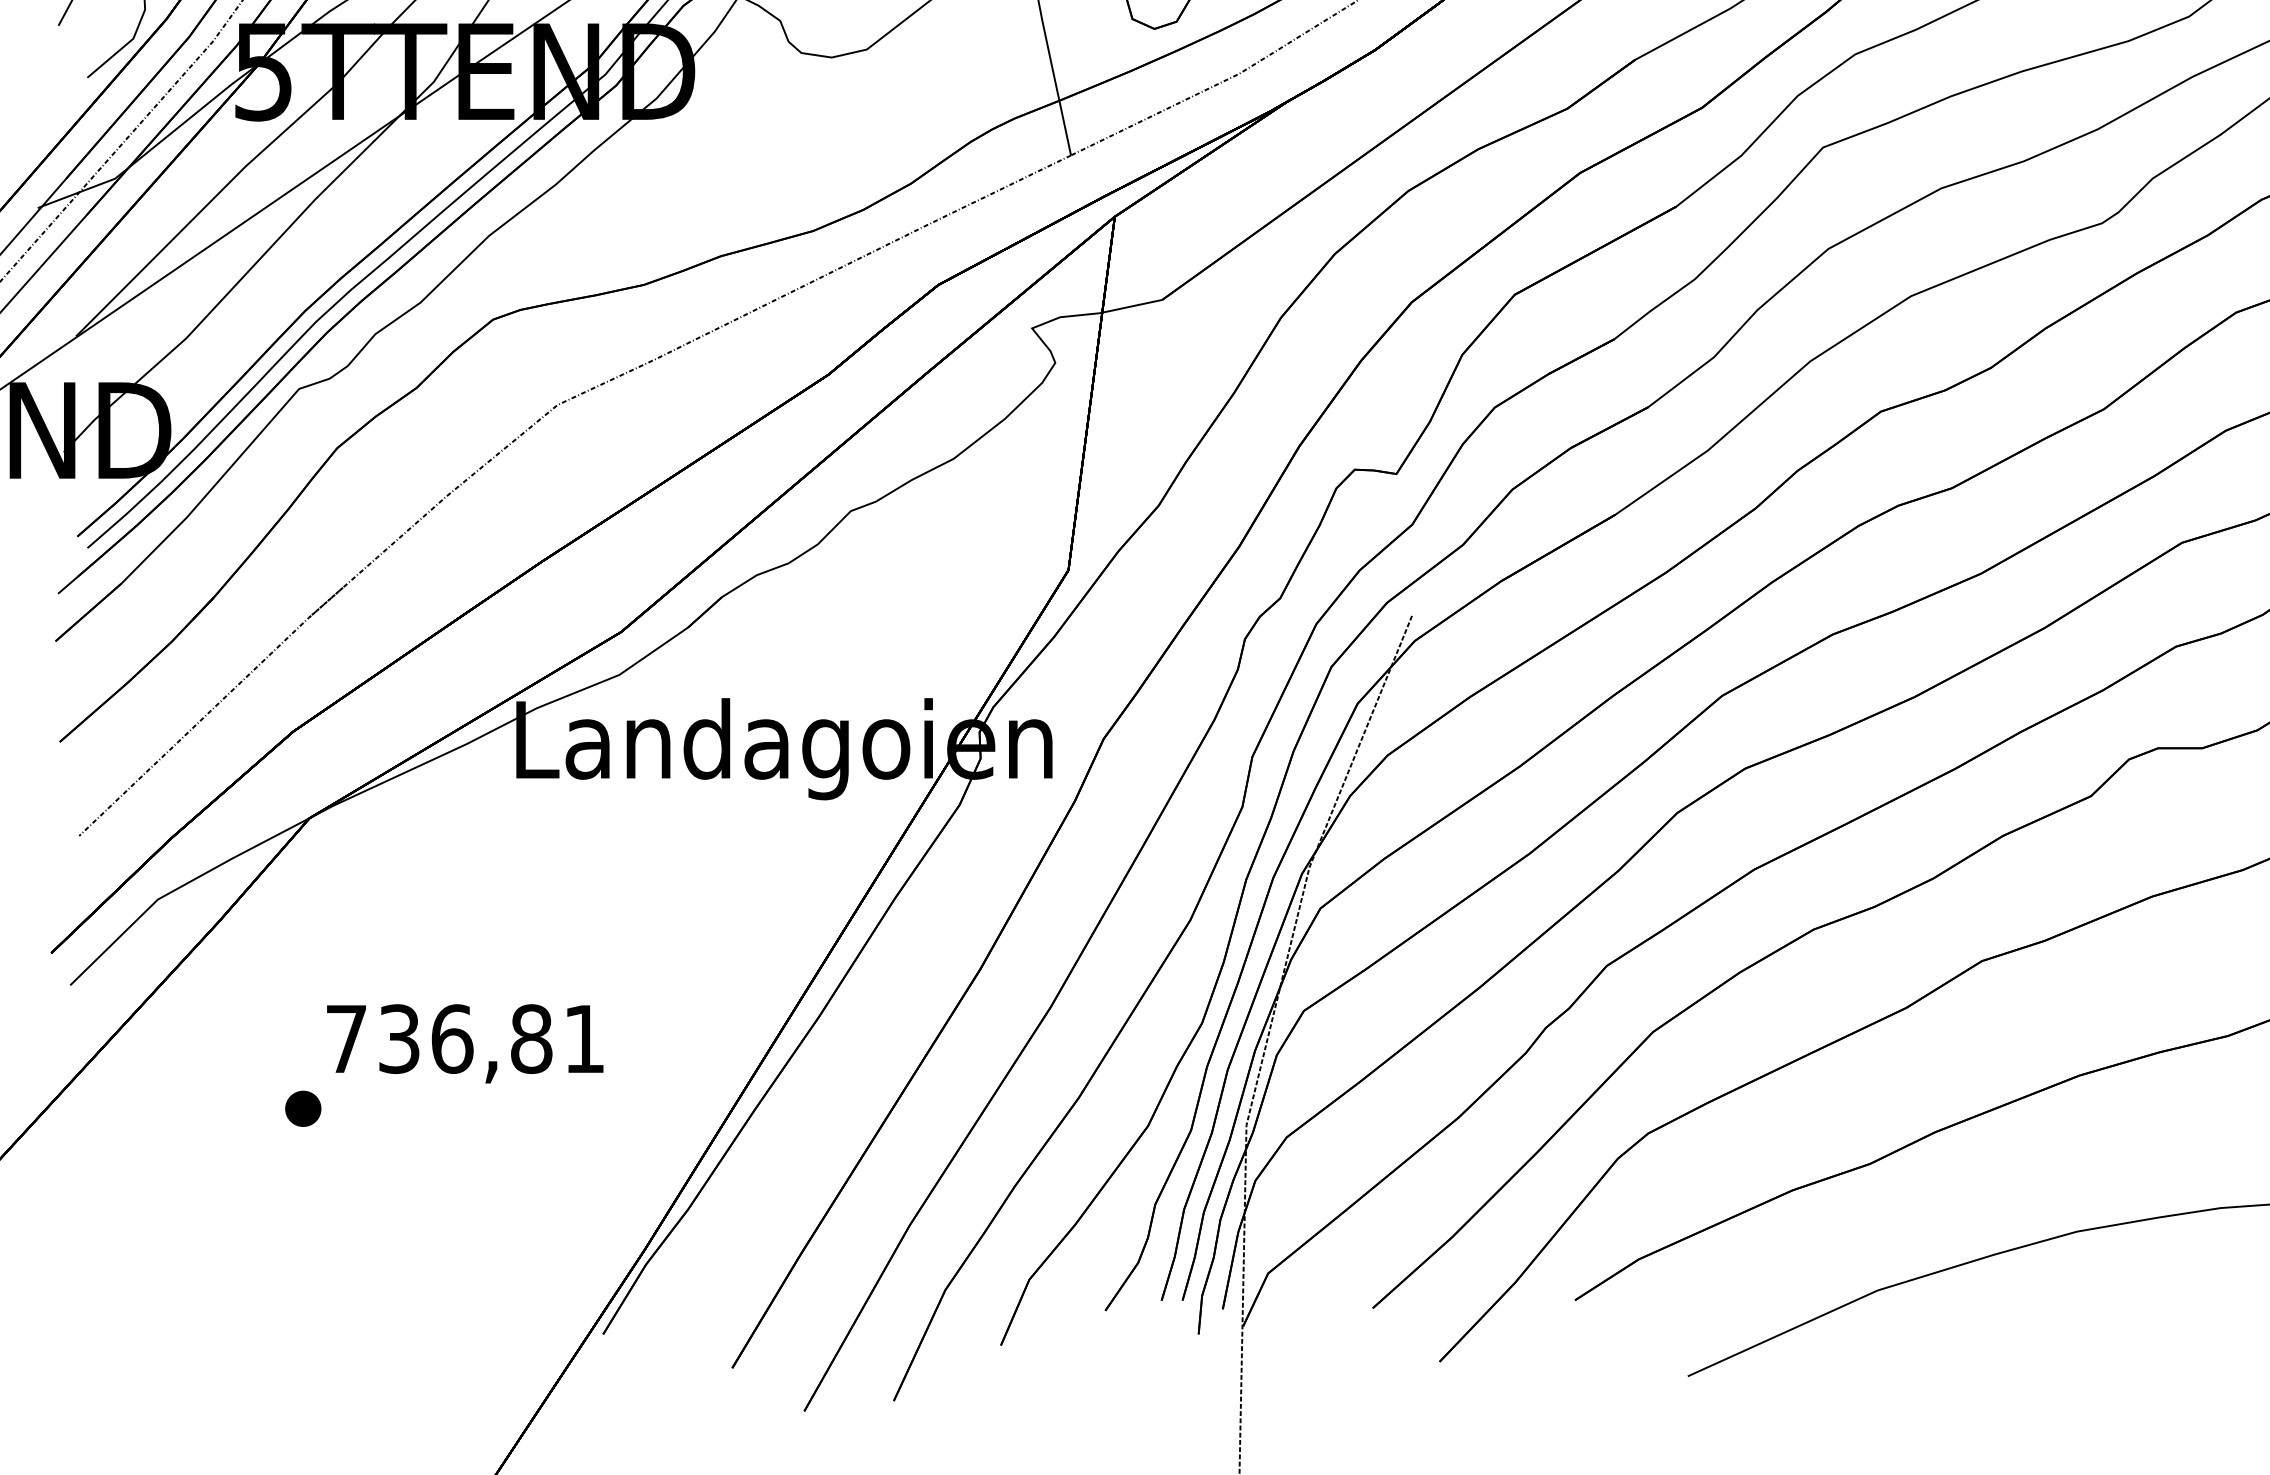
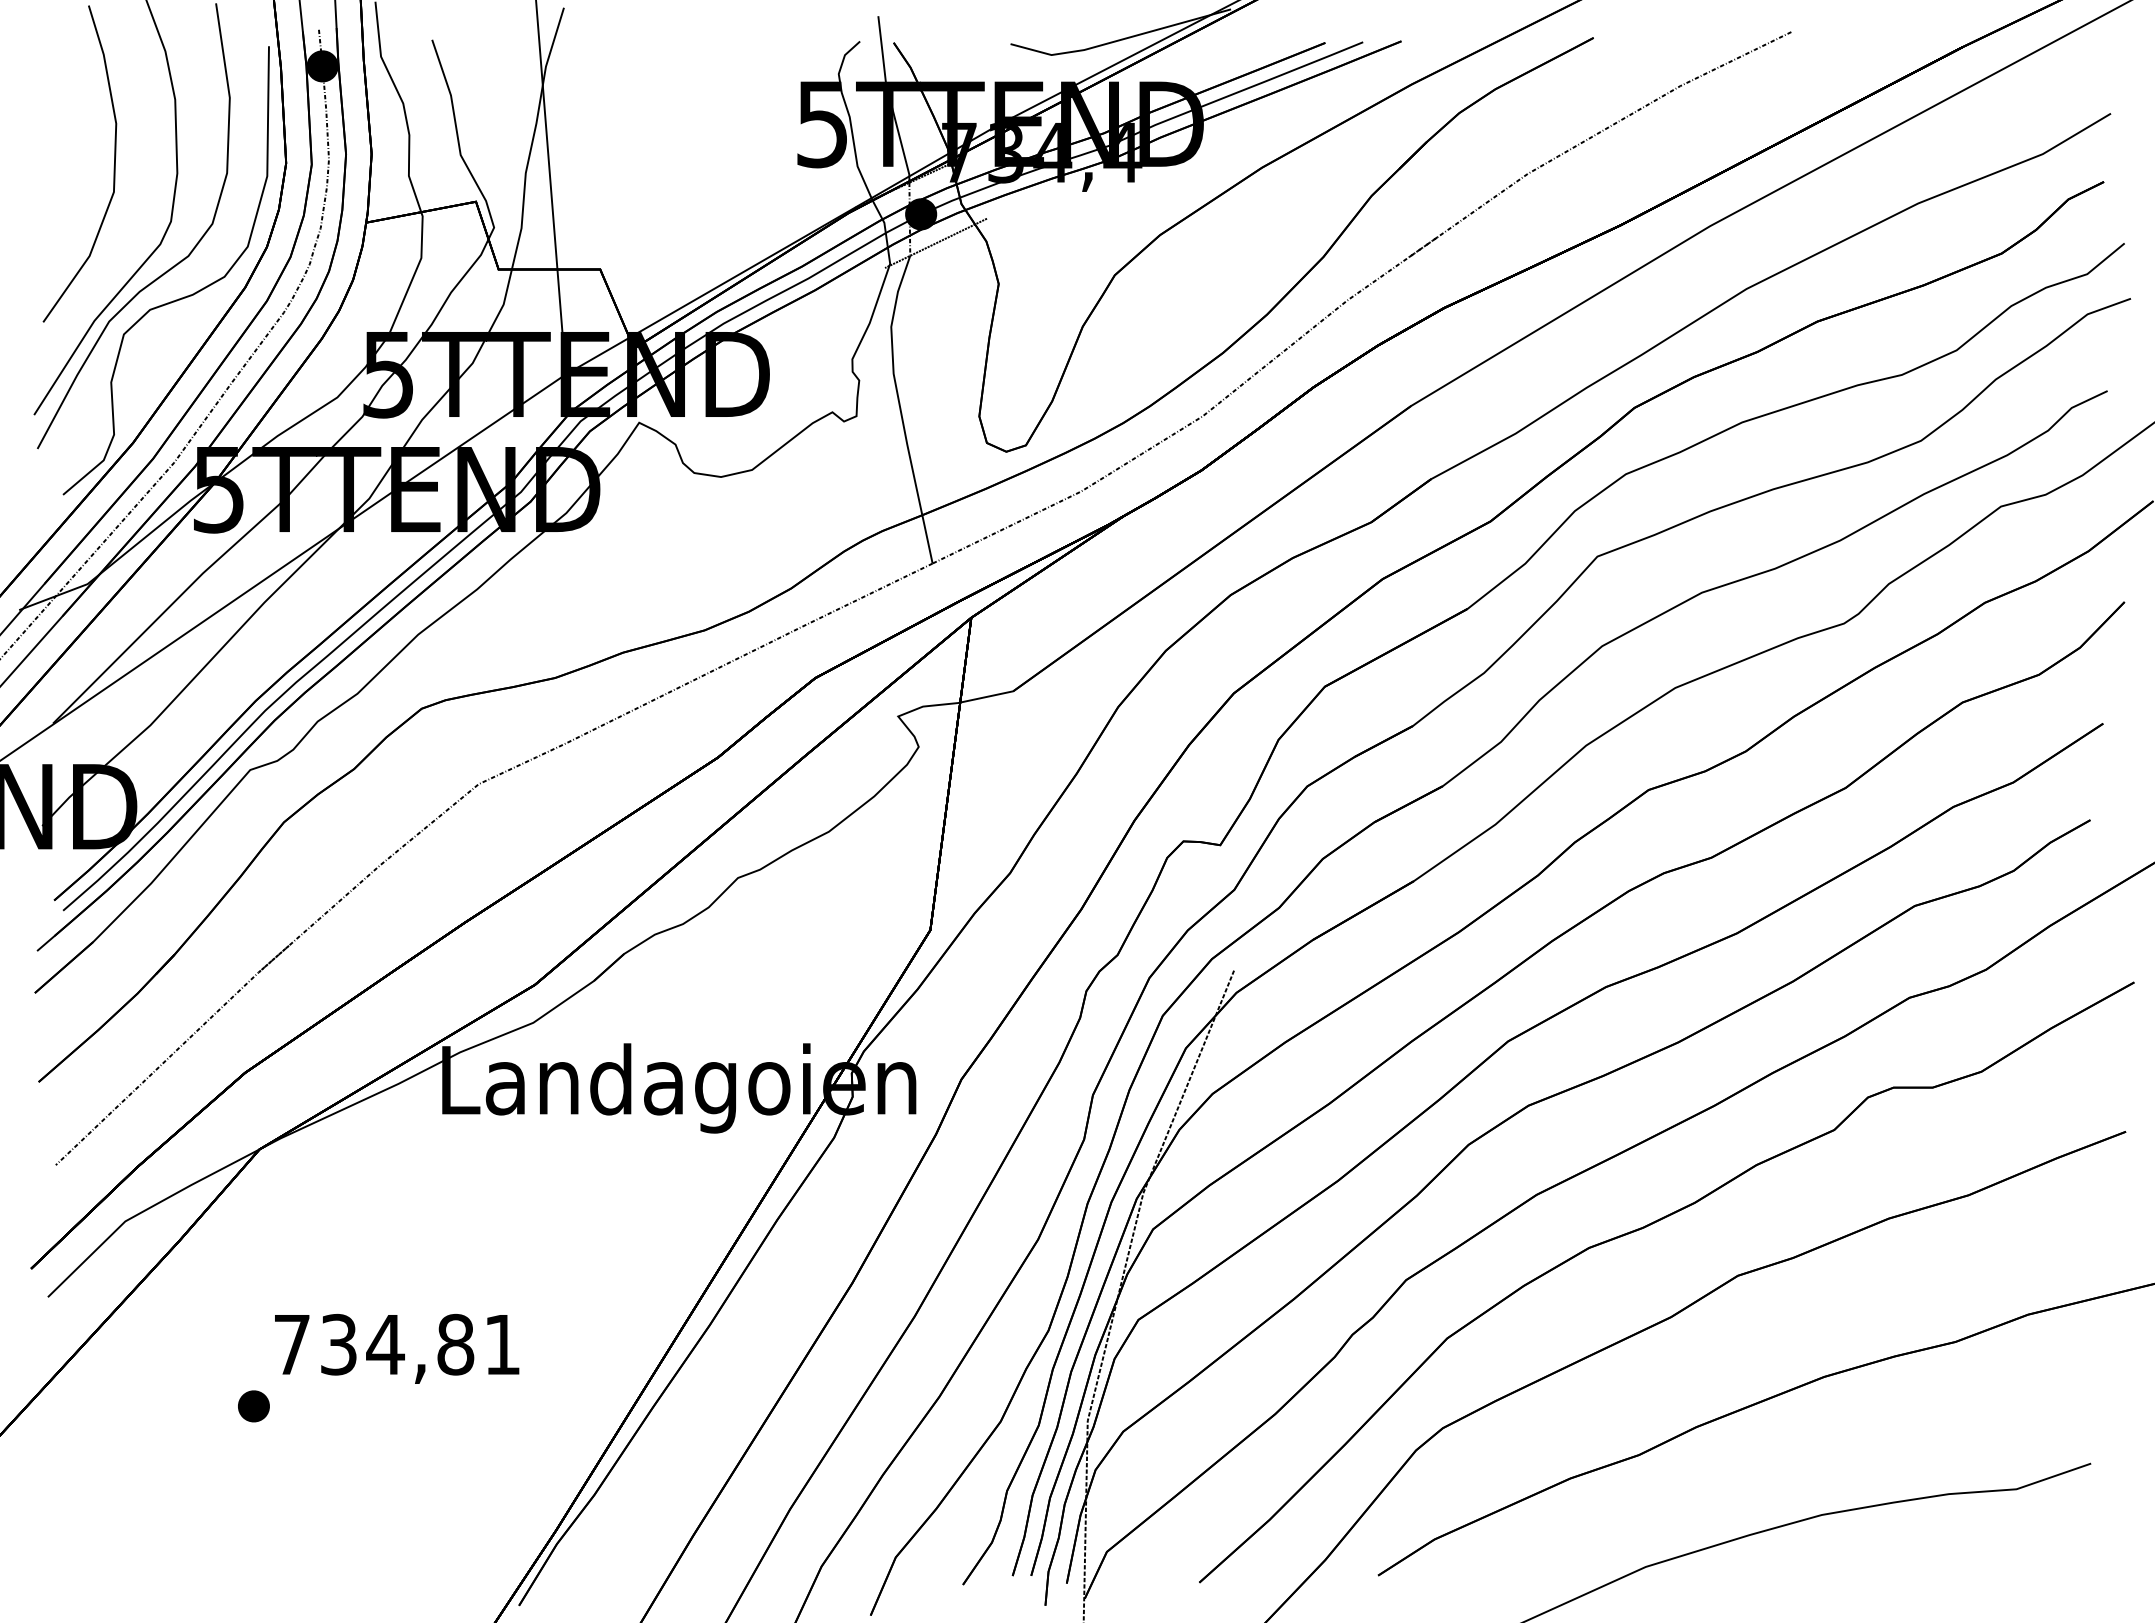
text: (452, 1038) -> (385, 1344), 736,81 -> 734,81

